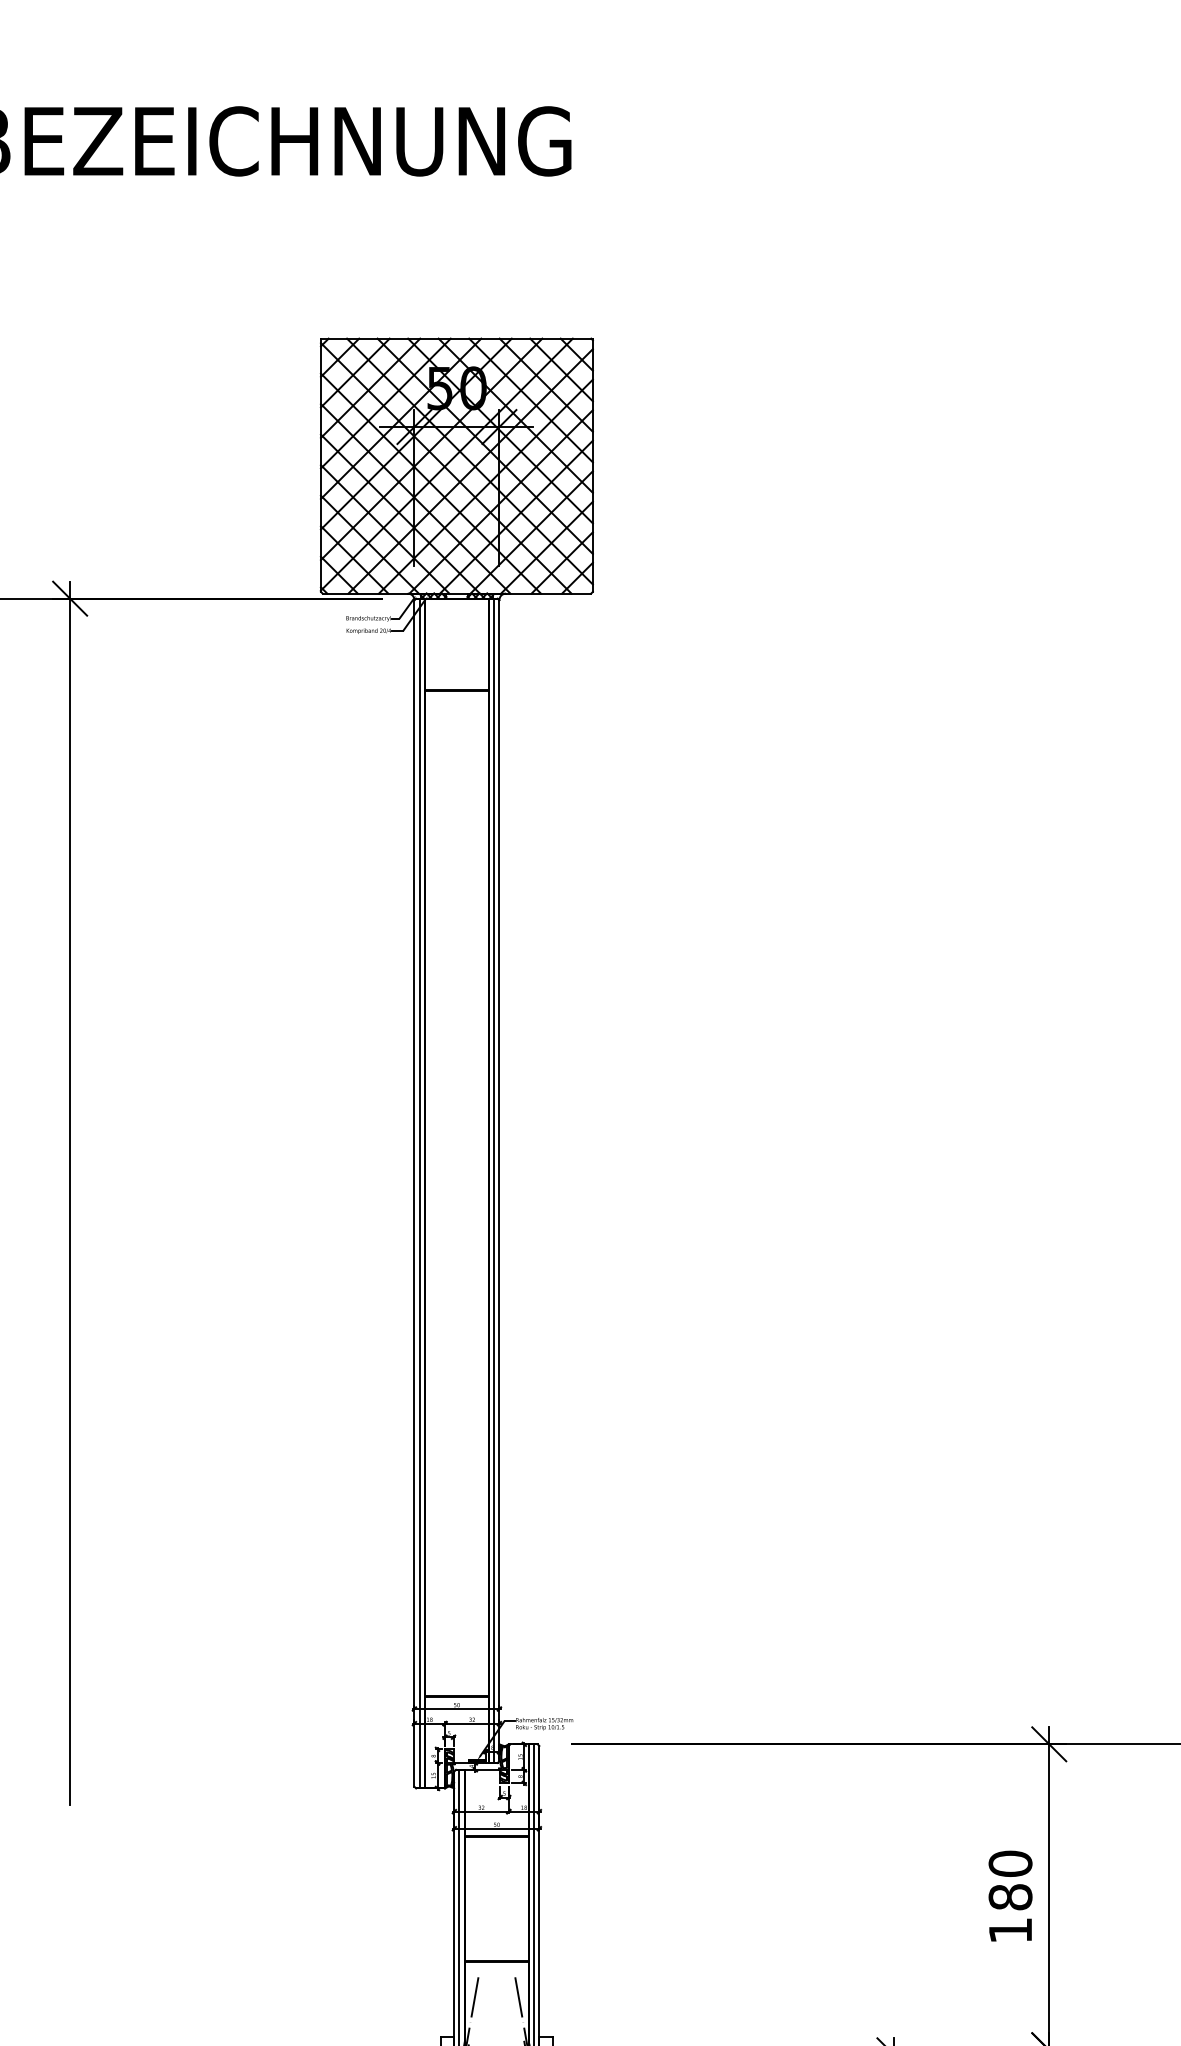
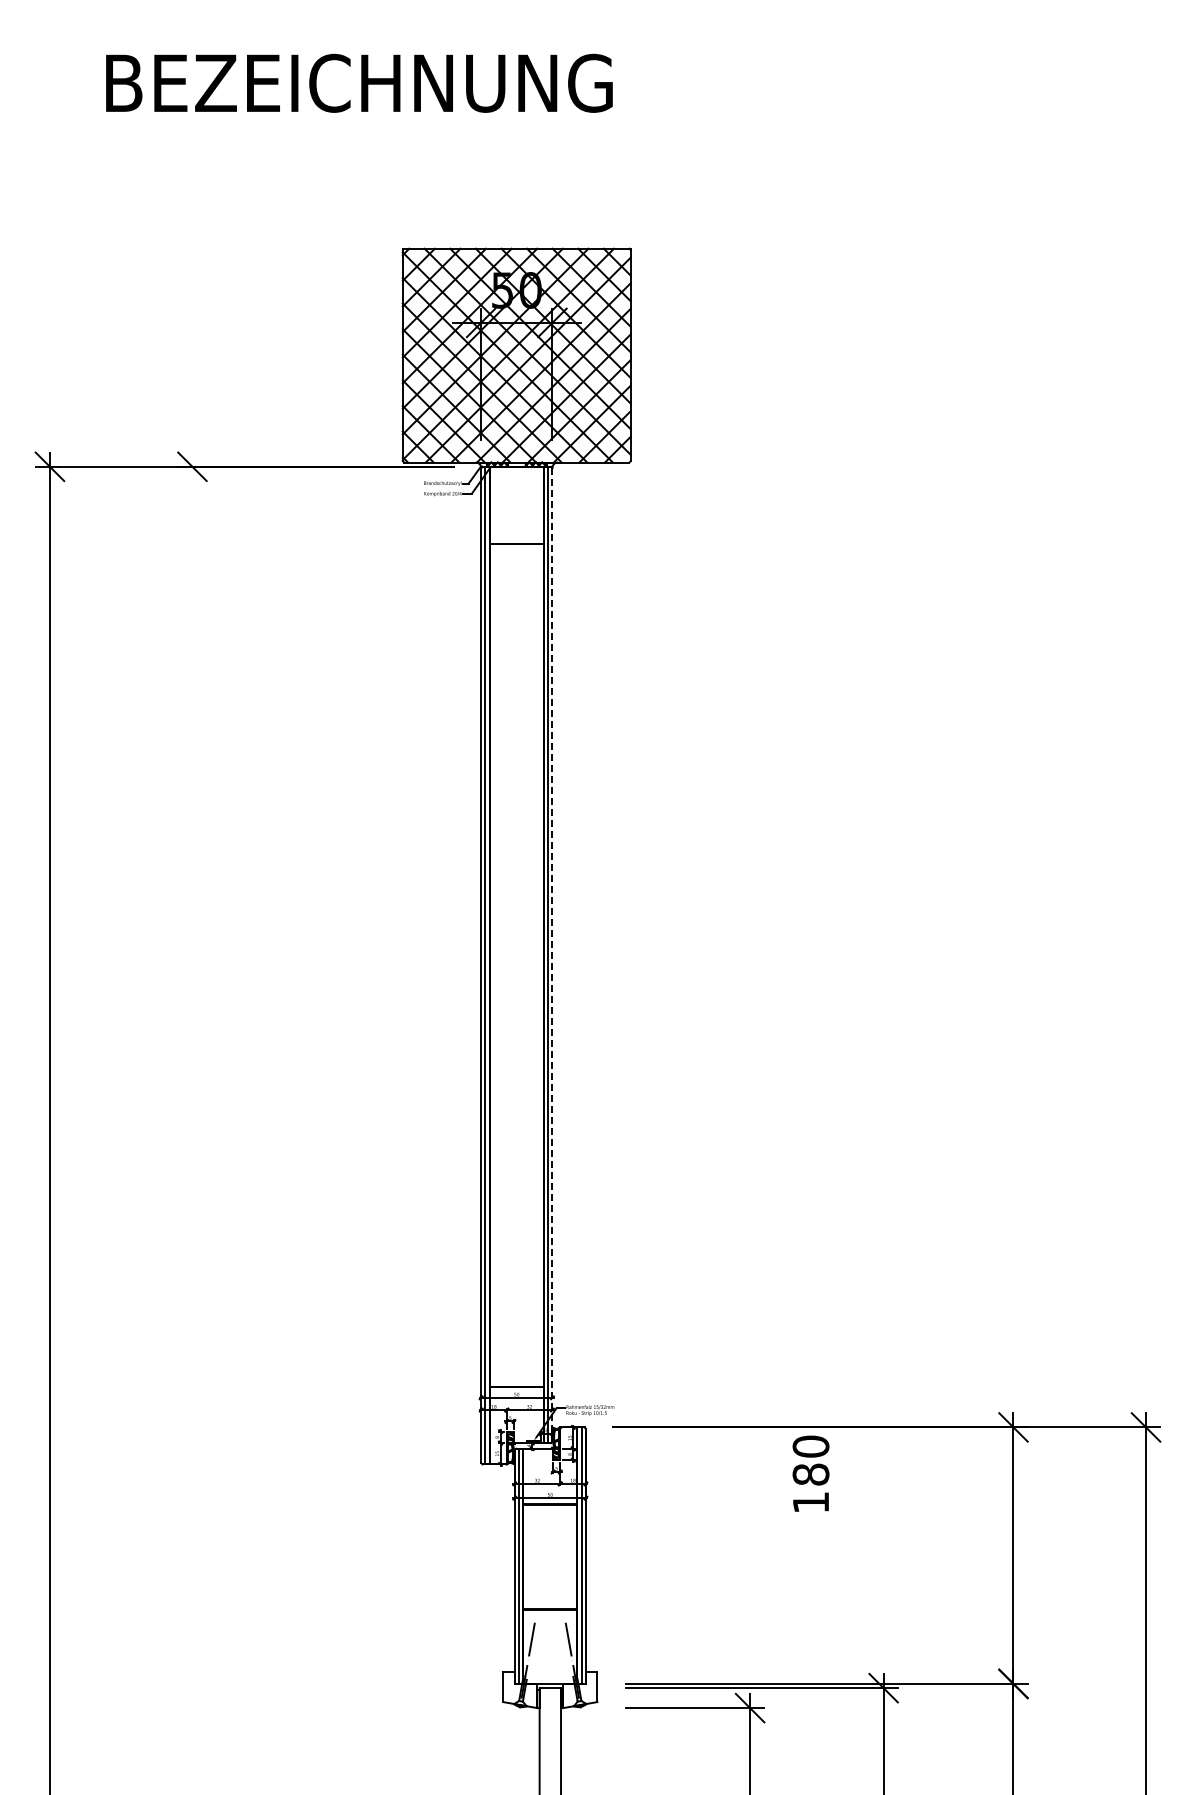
line: (499, 1180) -> (552, 954), solid -> dashed
line: (70, 1193) -> (192, 965), removed
text: (1009, 1895) -> (810, 1473), moved

